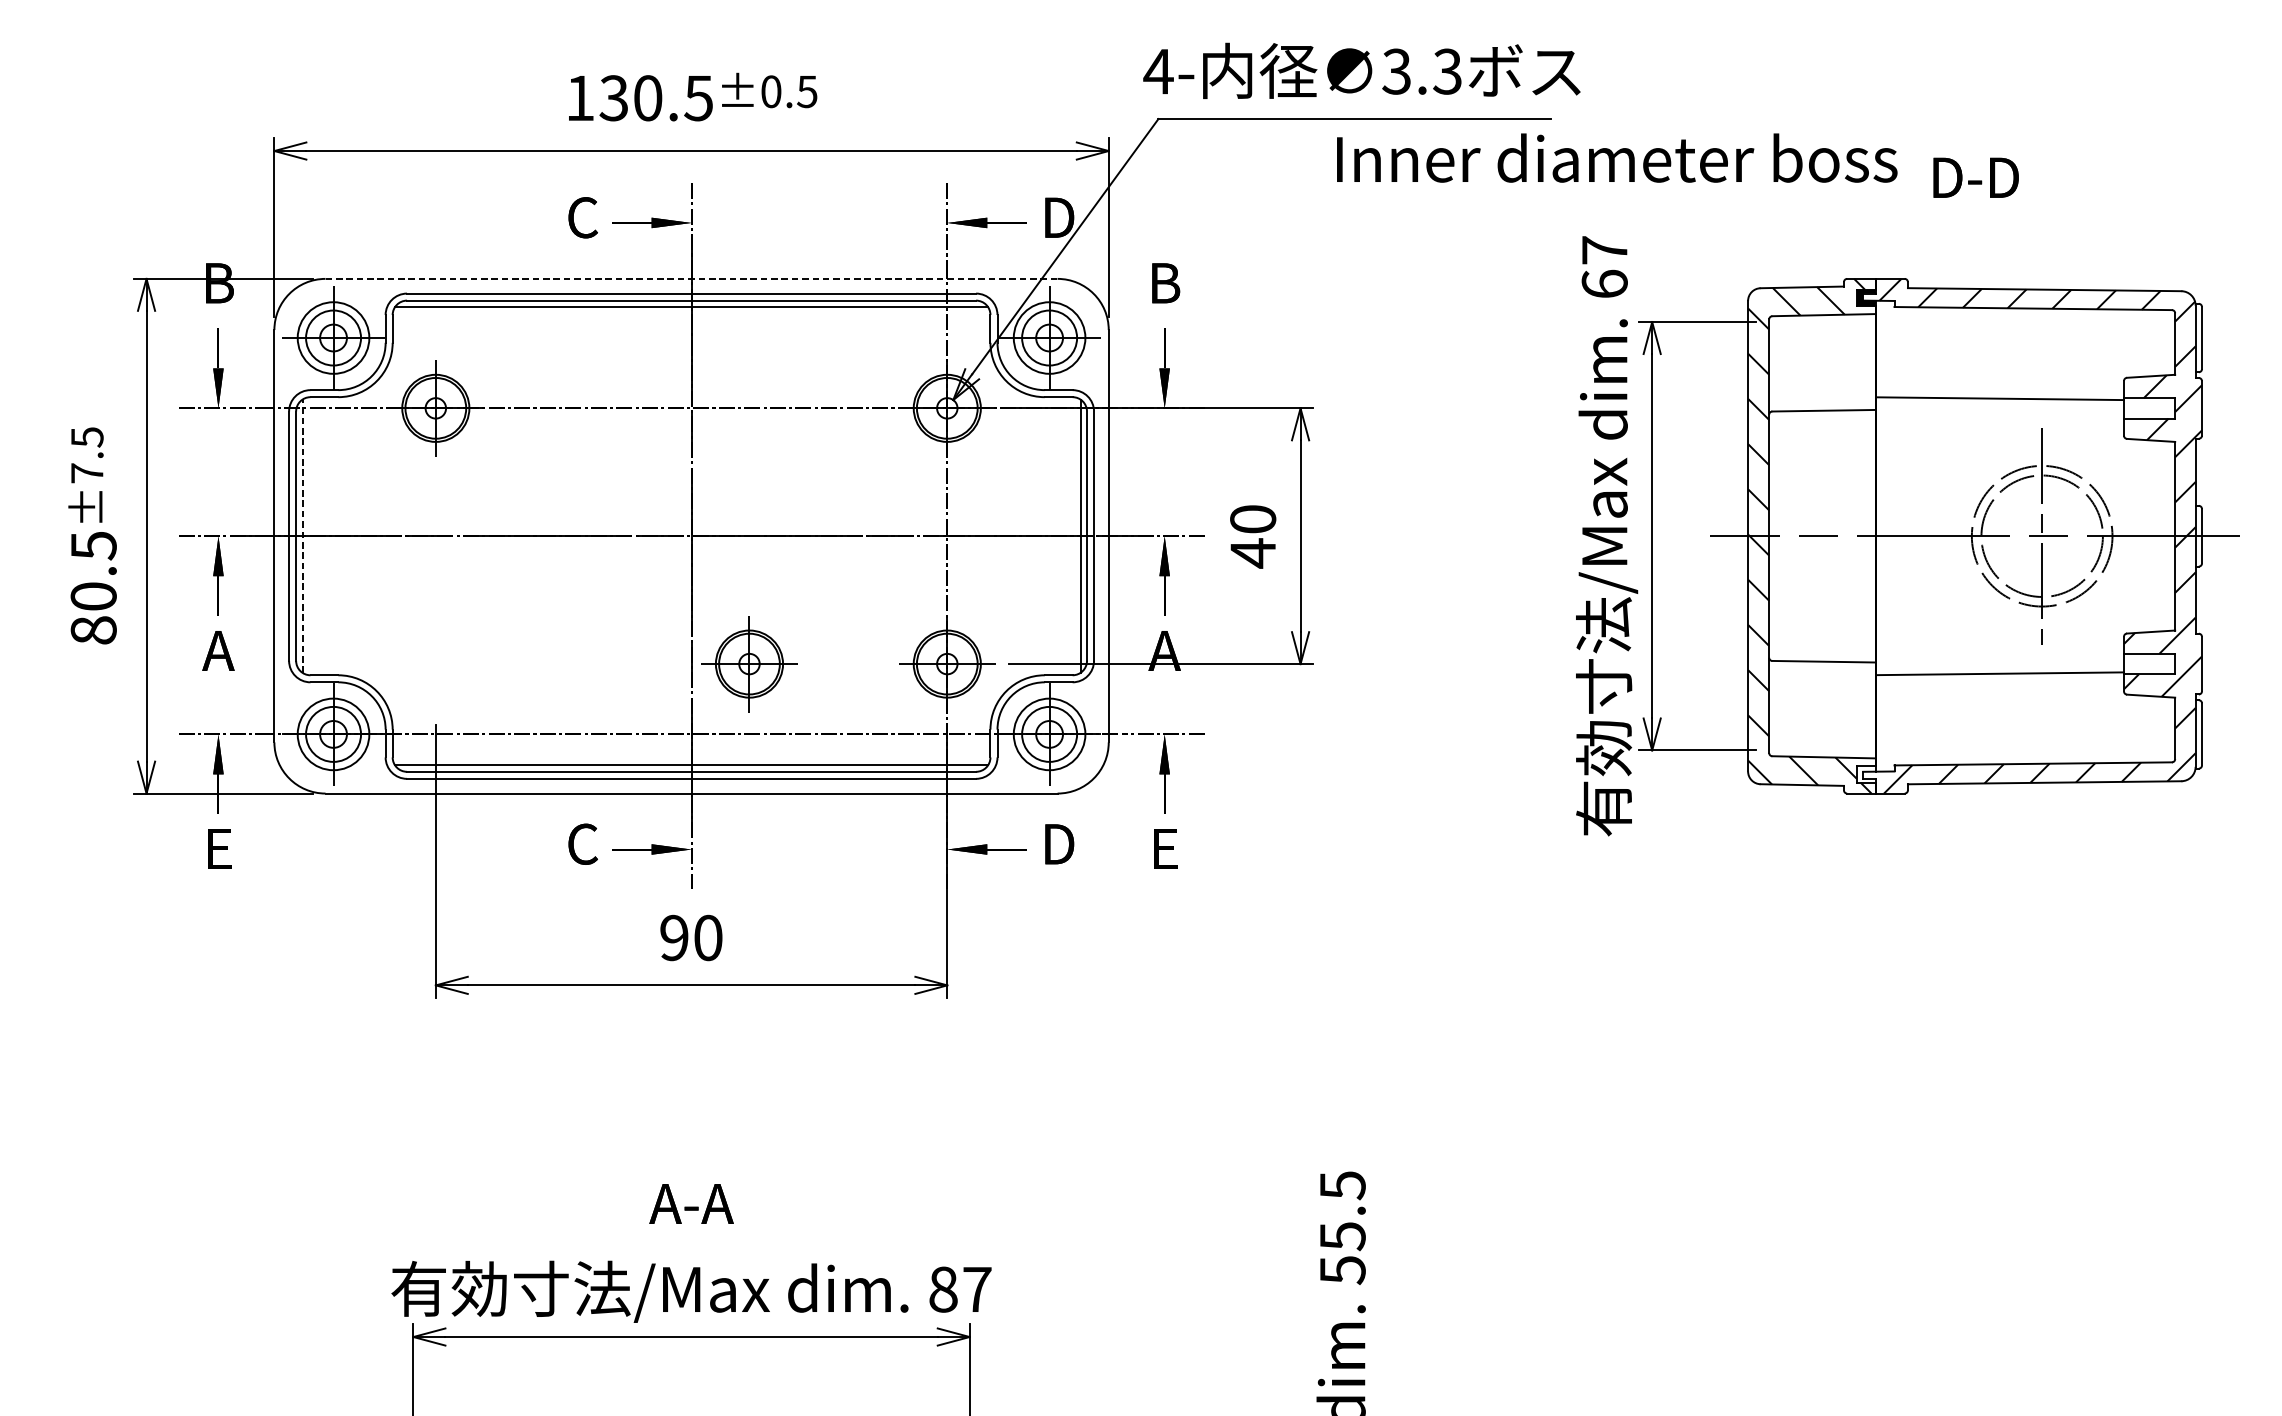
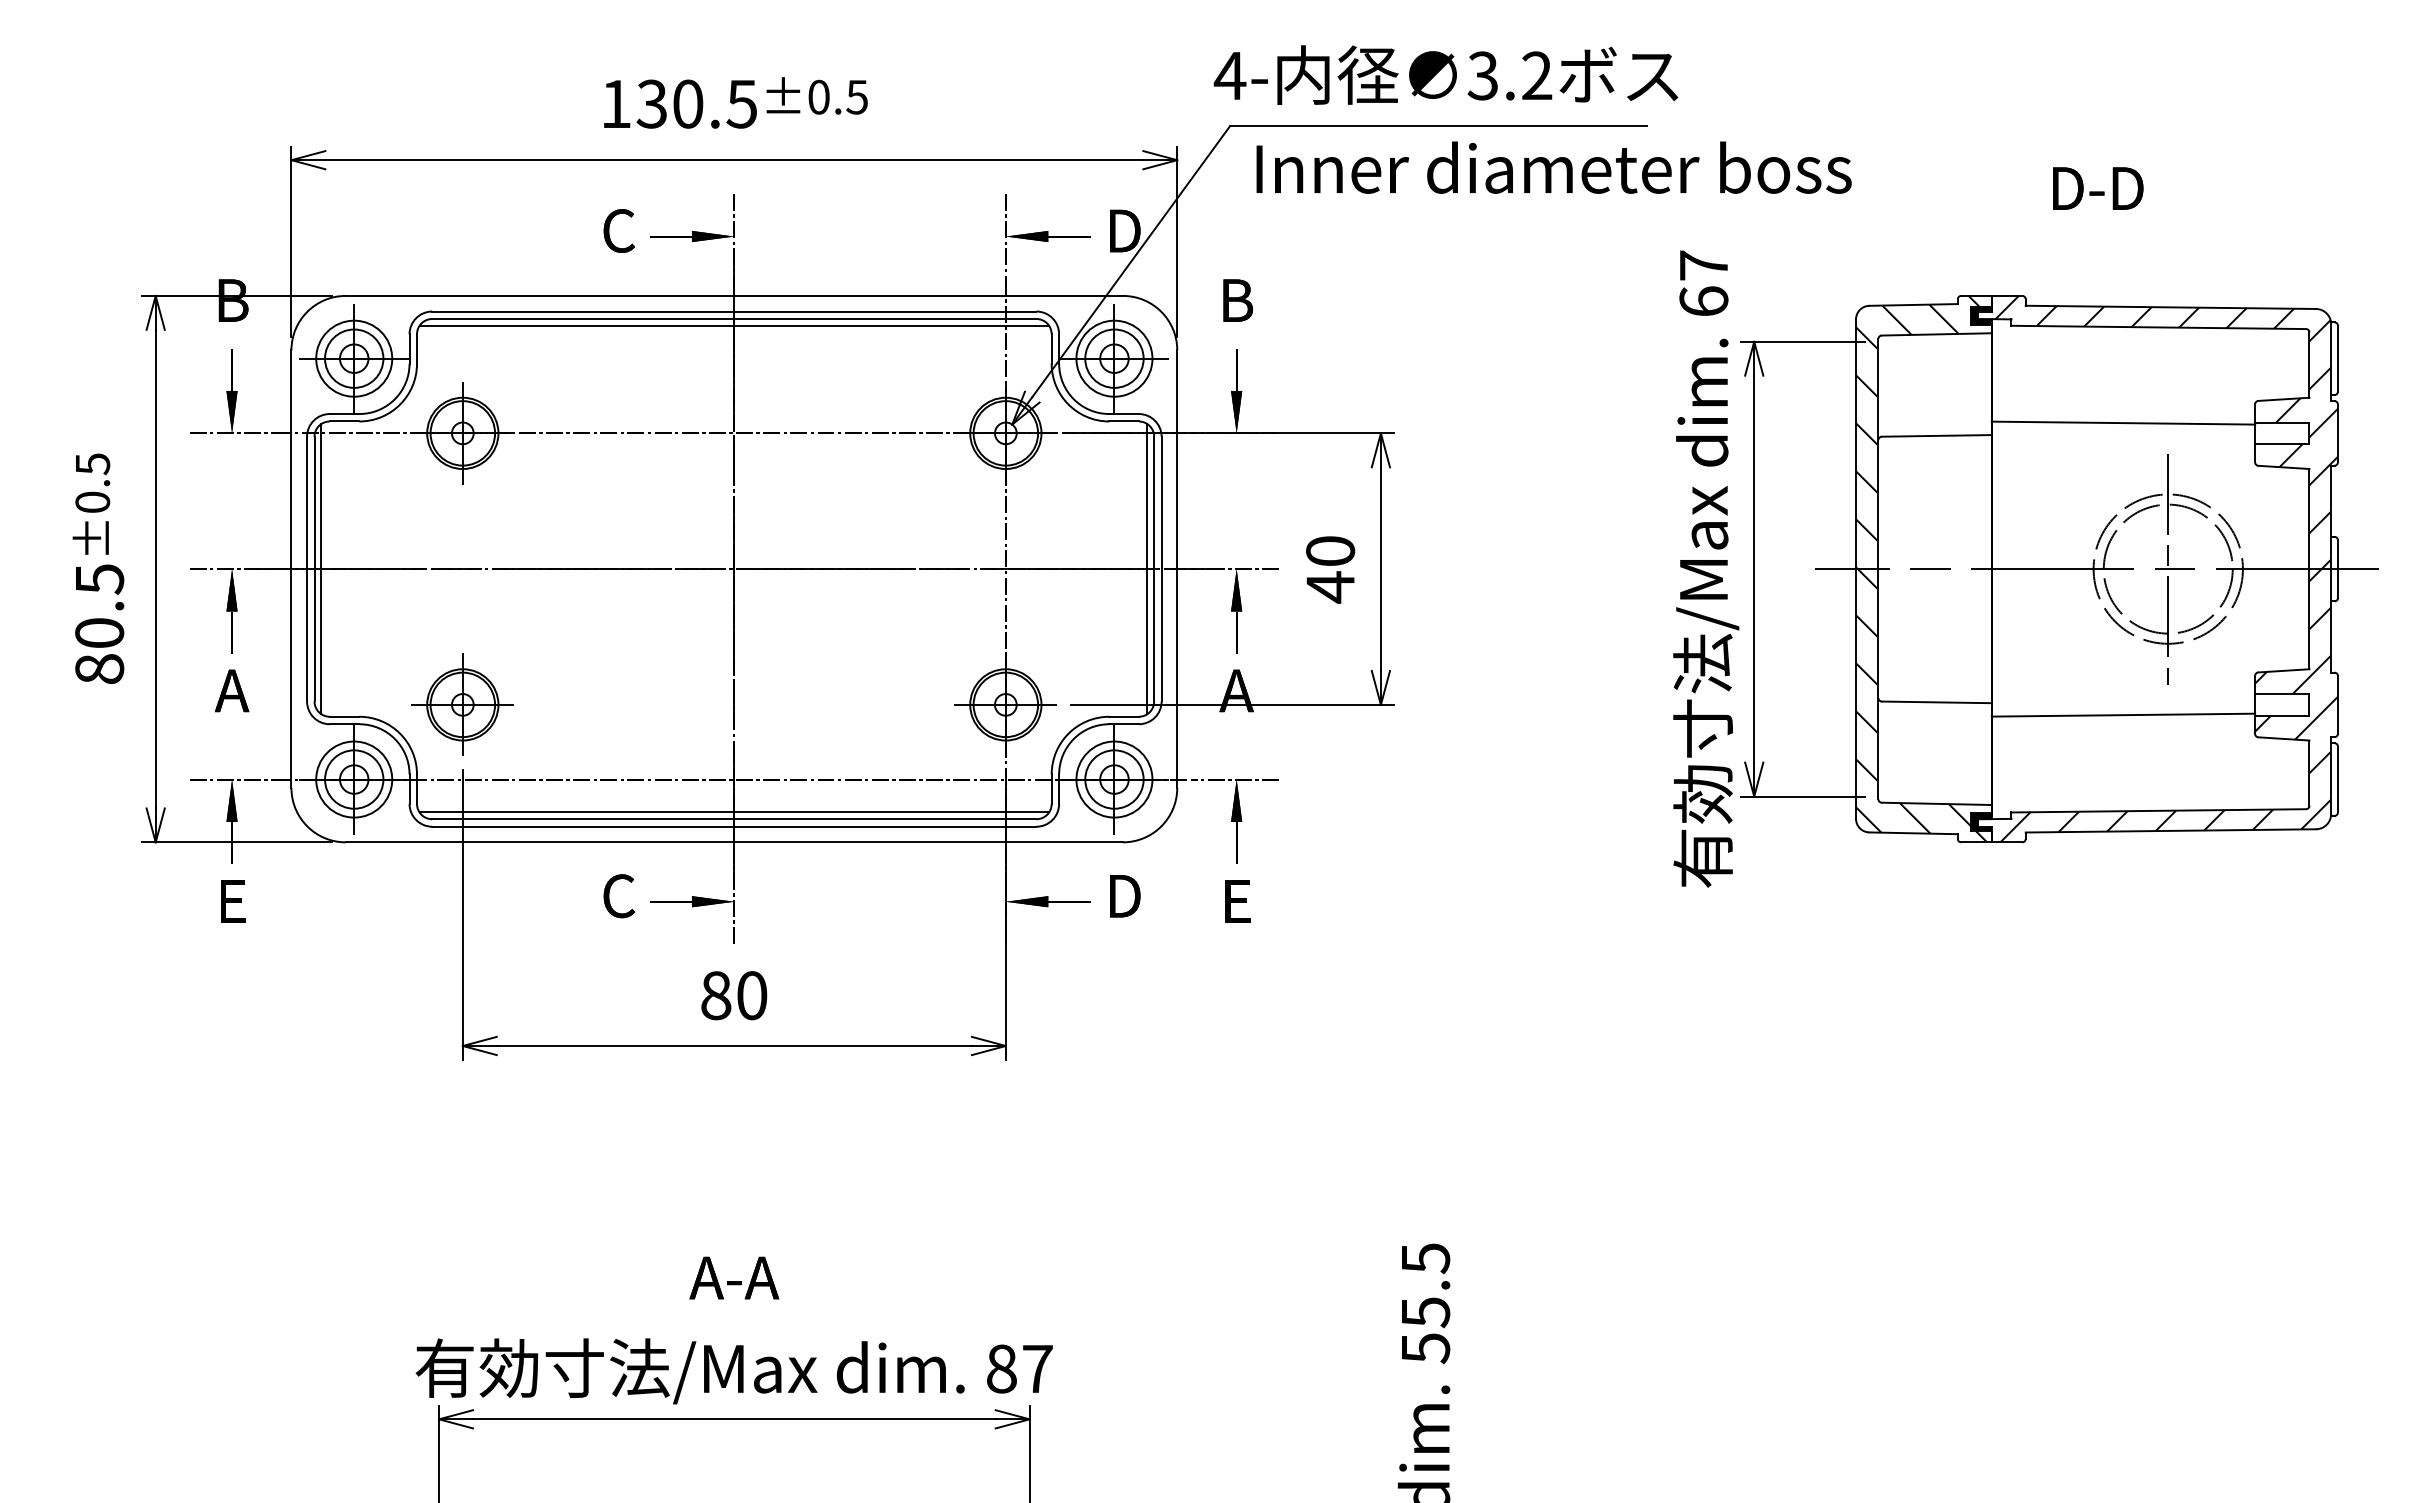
text: (1447, 71) -> (1536, 75), 3.3 -> 3.2
text: (1616, 157) -> (1553, 167), moved
line: (691, 278) -> (734, 295), dashed -> solid
text: (87, 472) -> (92, 501), ±7.5 -> ±0.5
line: (302, 535) -> (321, 568), dashed -> solid
part: (749, 663) -> (462, 704), moved
fill: (1866, 773) -> (1981, 821), added
text: (674, 937) -> (716, 995), 90 -> 80

